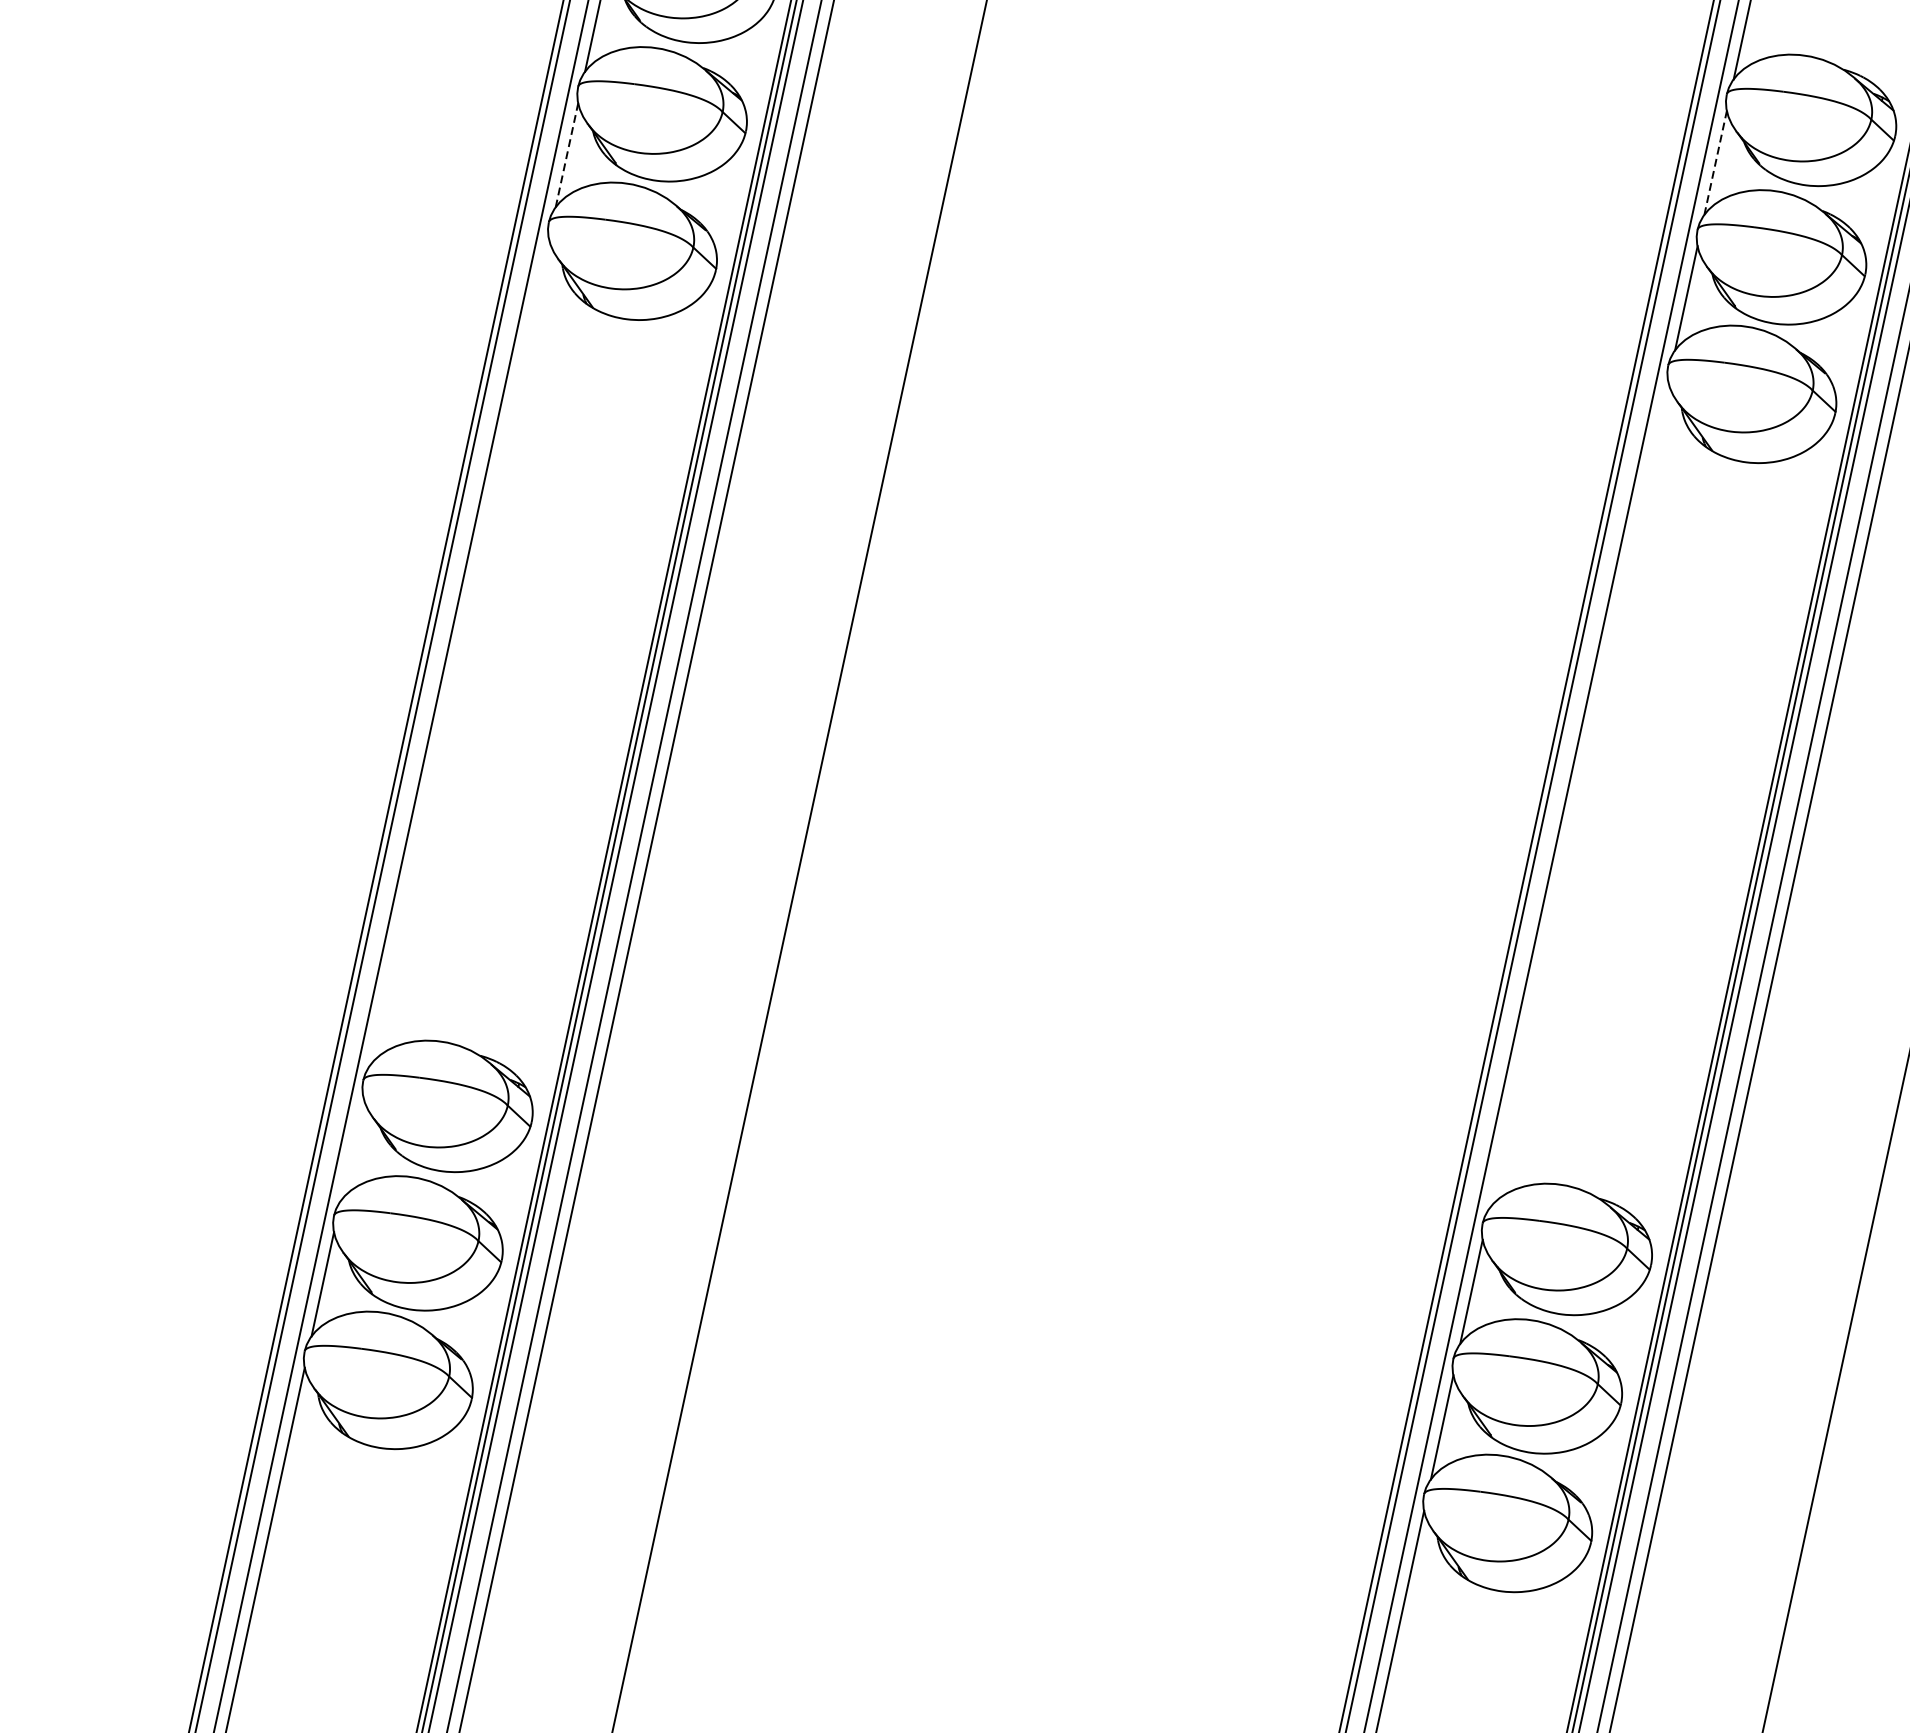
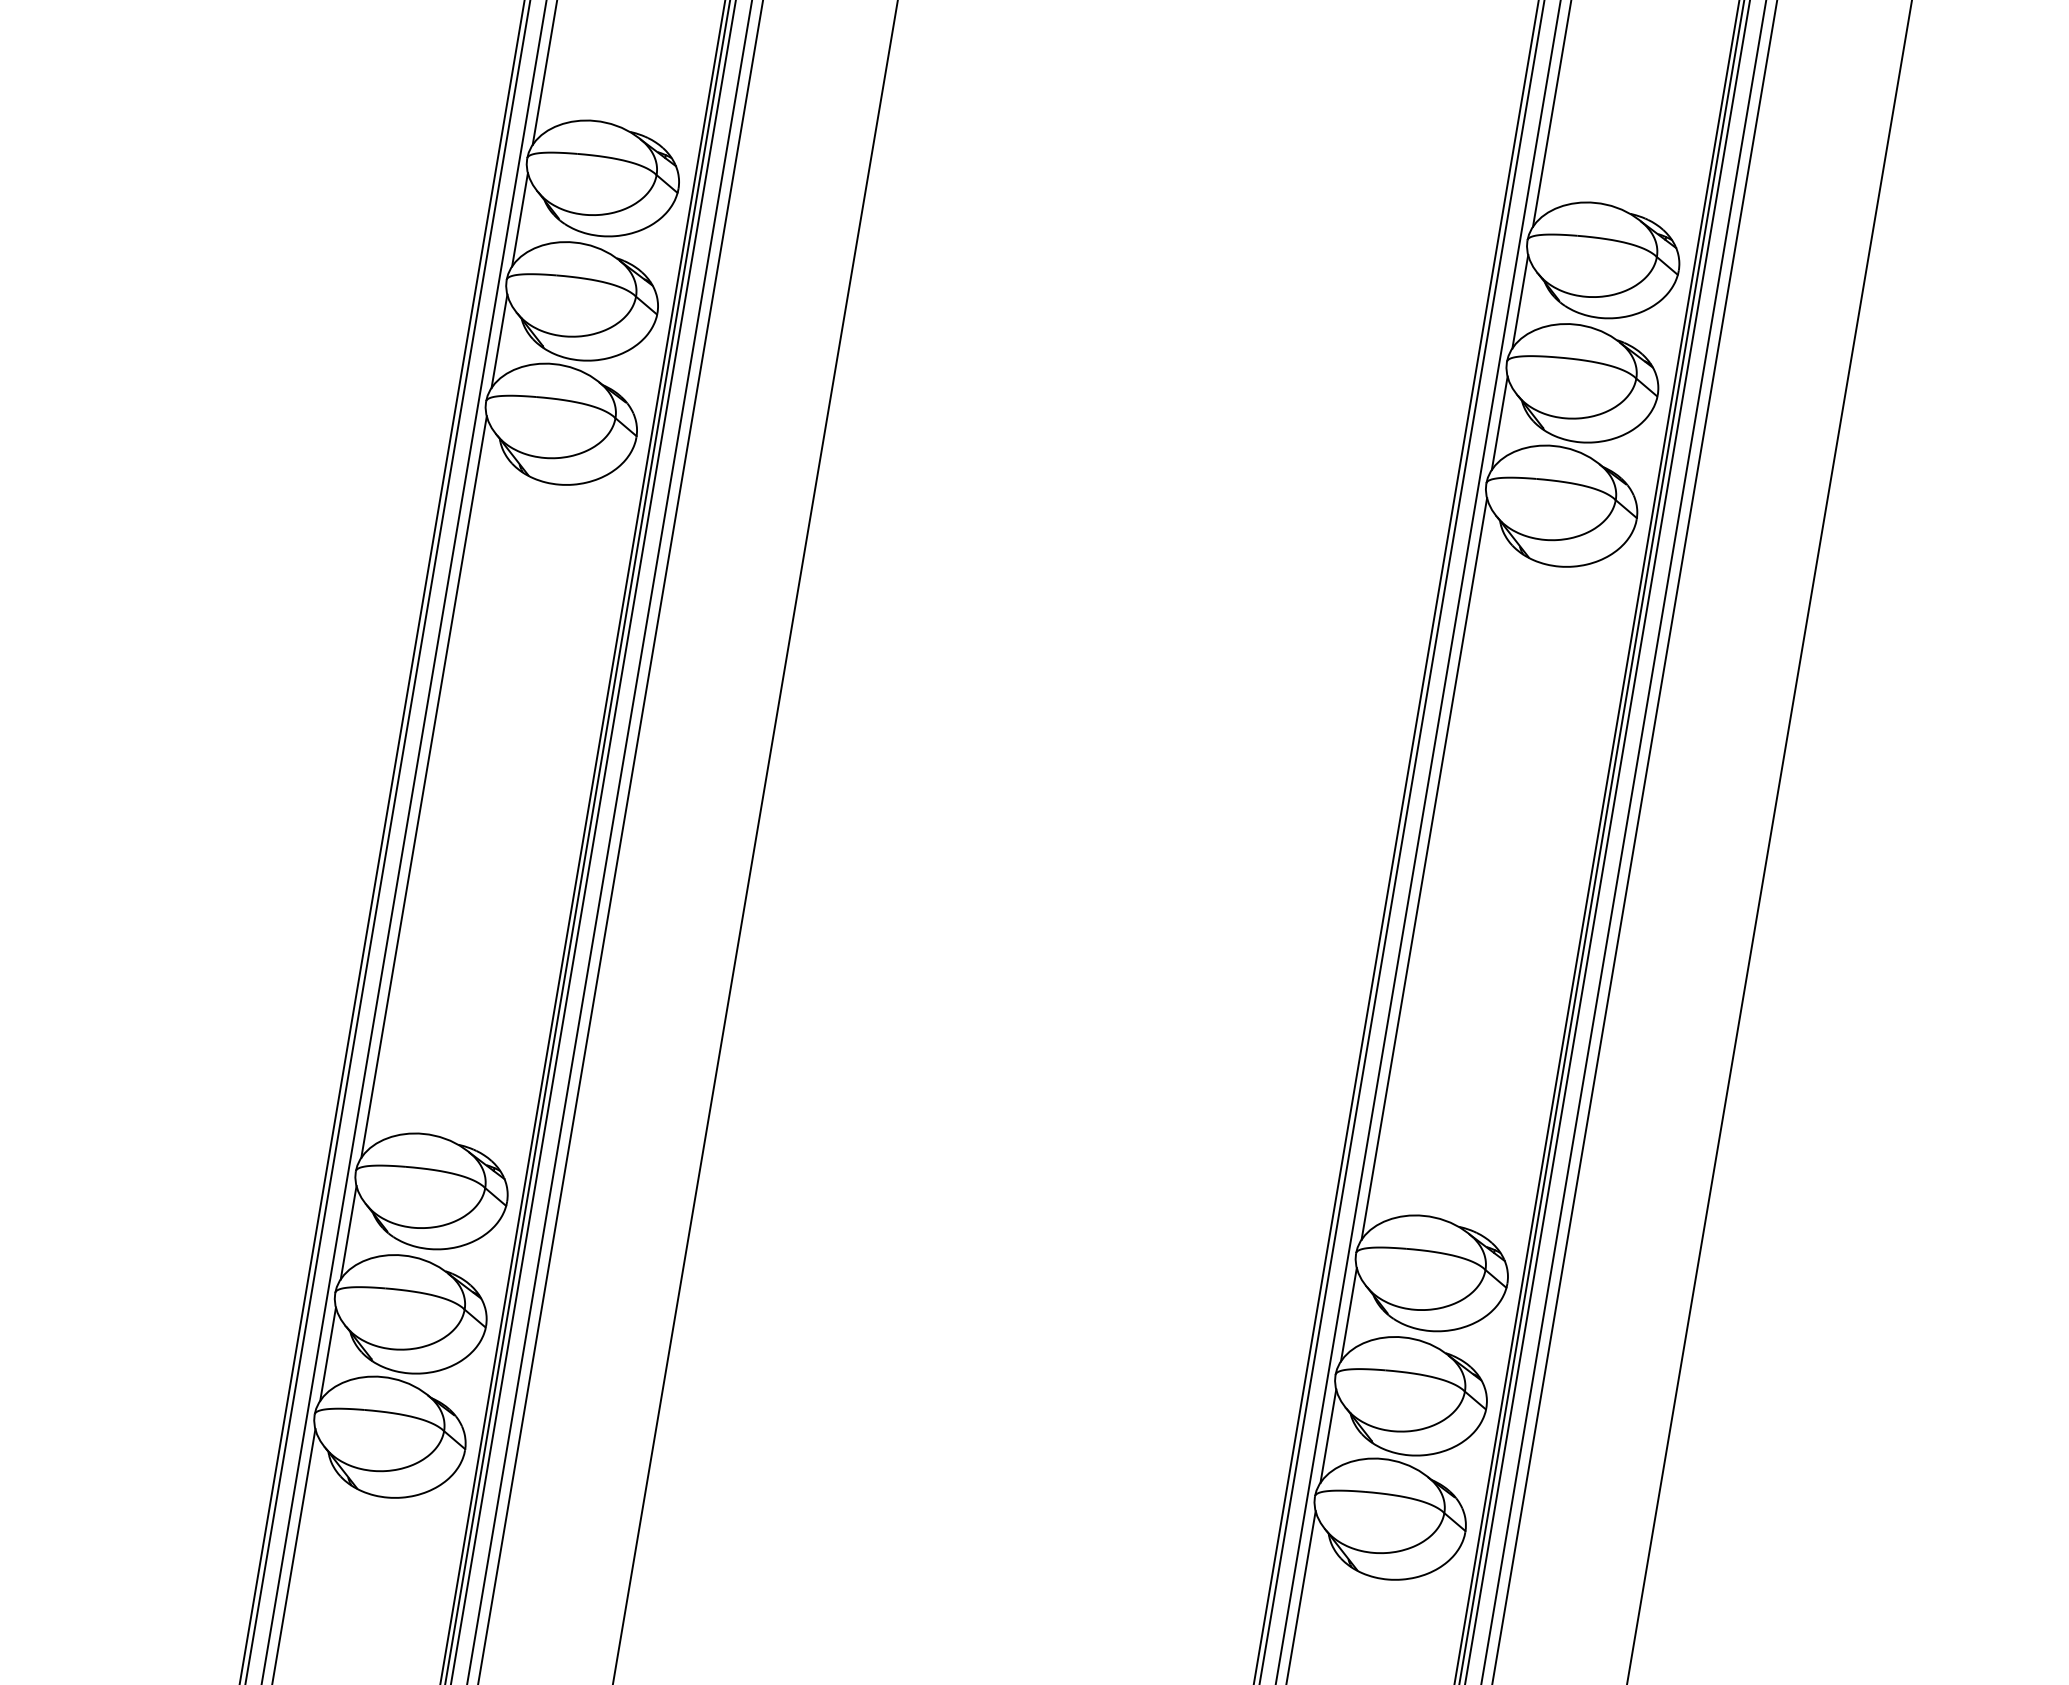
line: (567, 154) -> (499, 340), dashed -> solid
line: (1715, 162) -> (1520, 301), dashed -> solid
line: (458, 651) -> (423, 786), added
line: (1579, 794) -> (1424, 868), added
line: (351, 1148) -> (348, 1232), added

